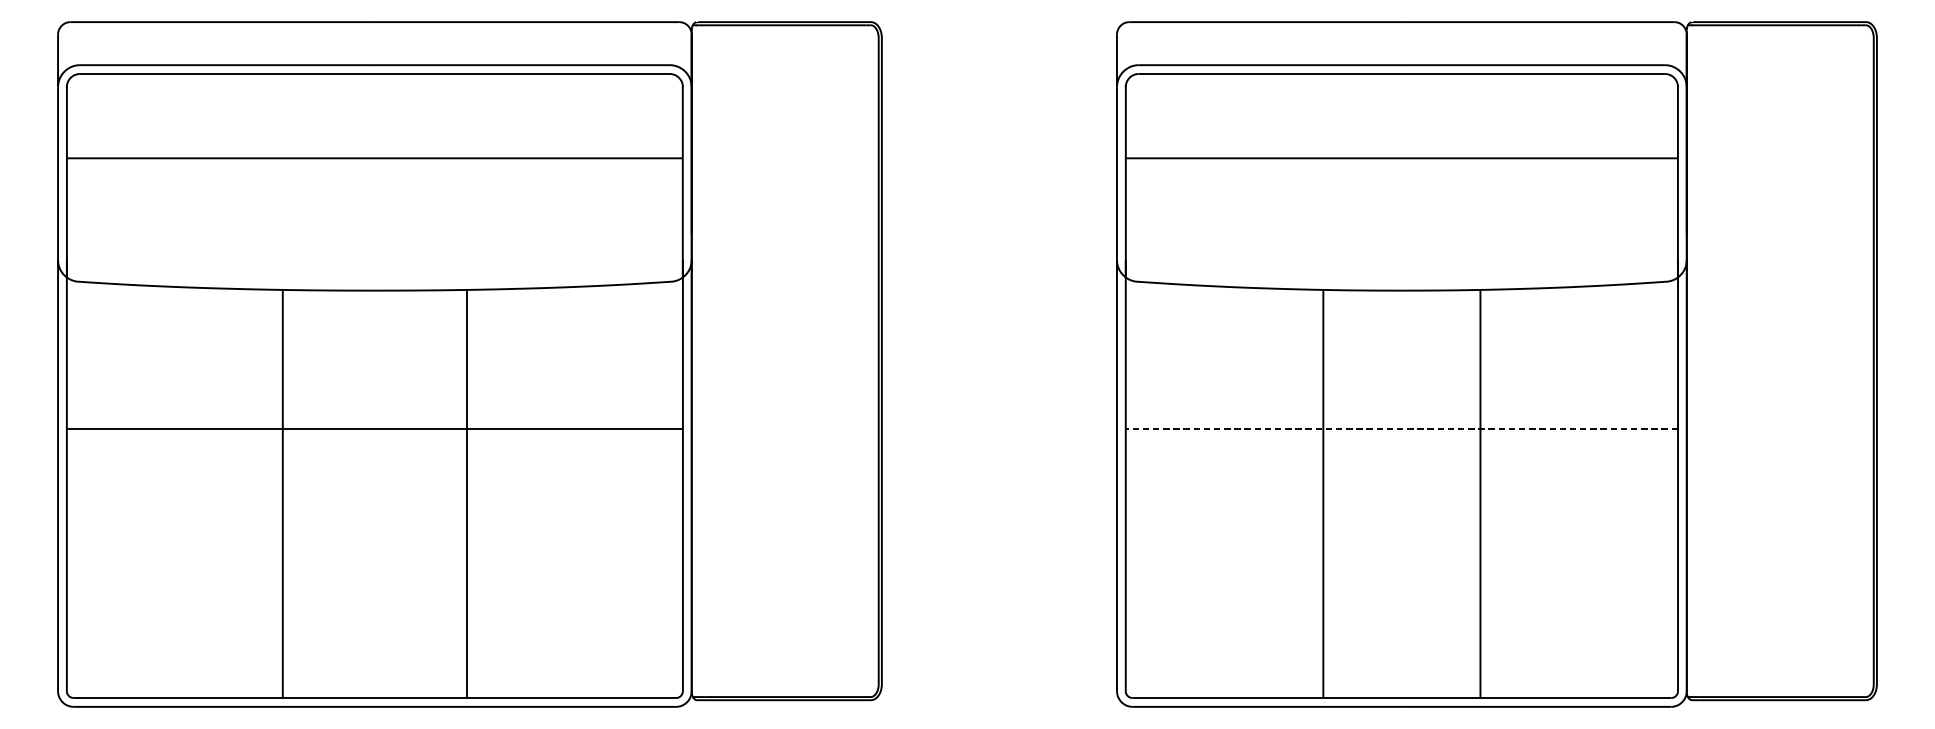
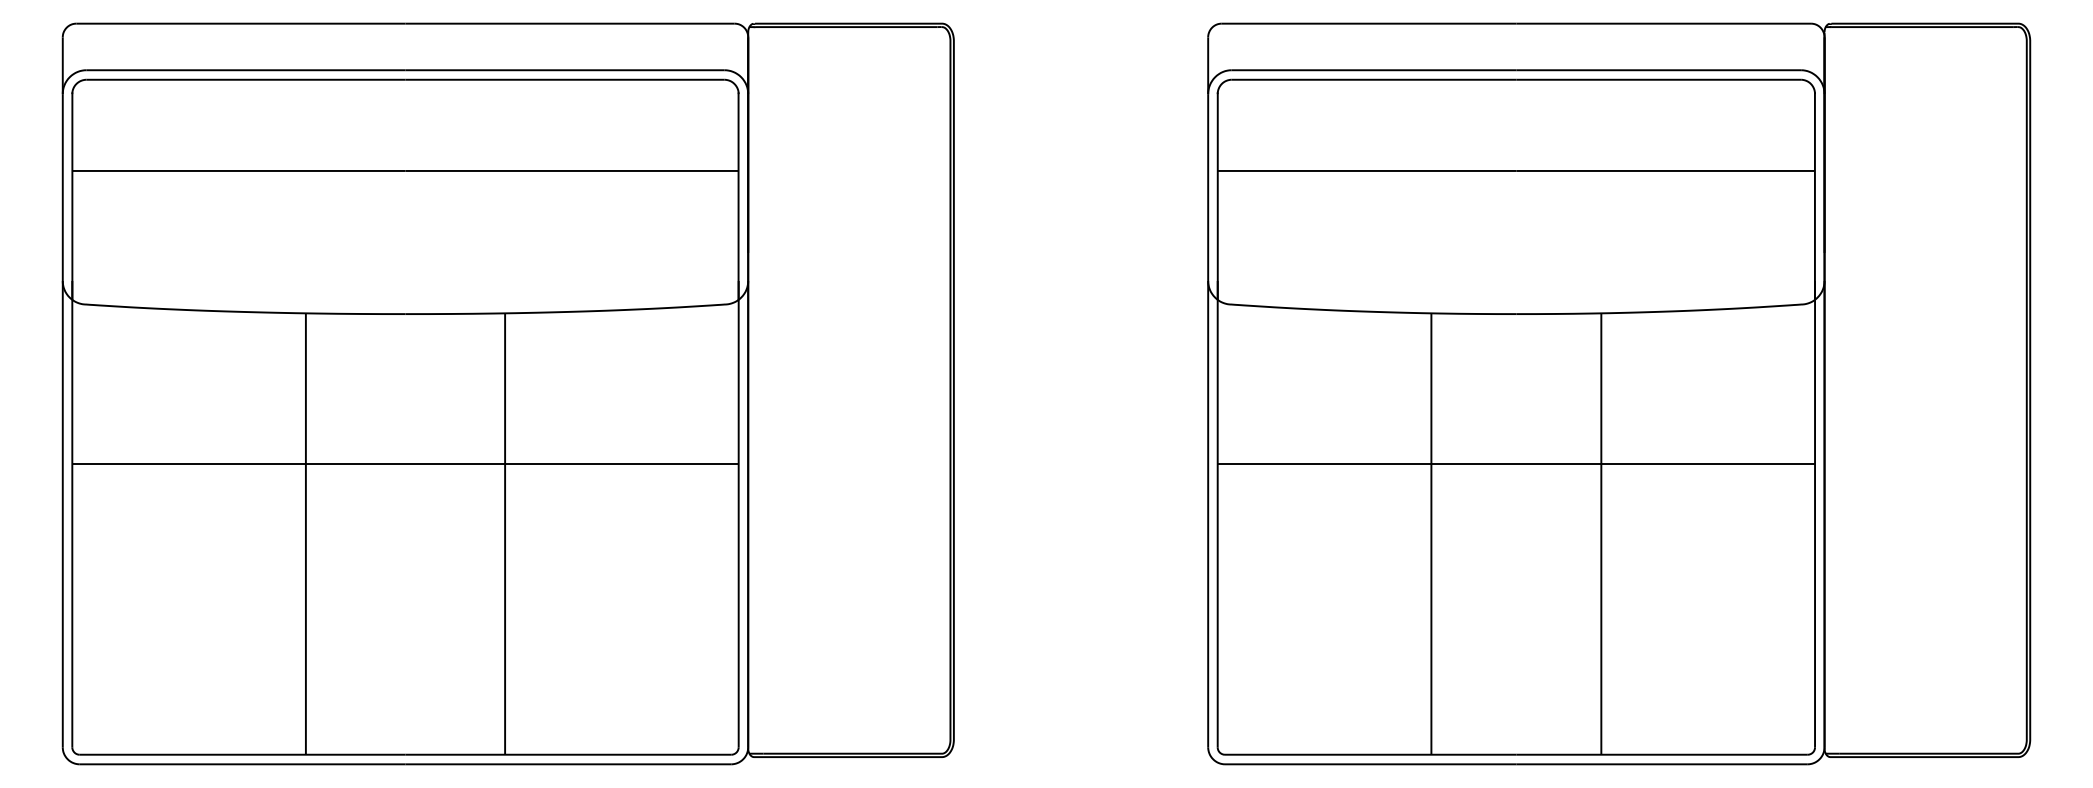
line: (1402, 428) -> (1516, 463), dashed -> solid

